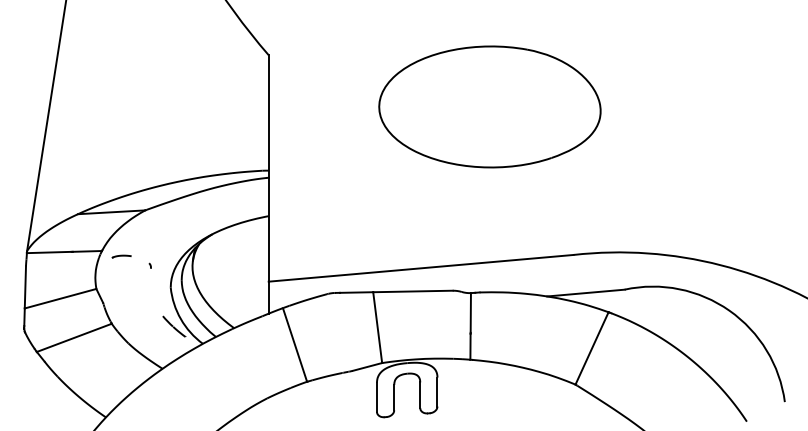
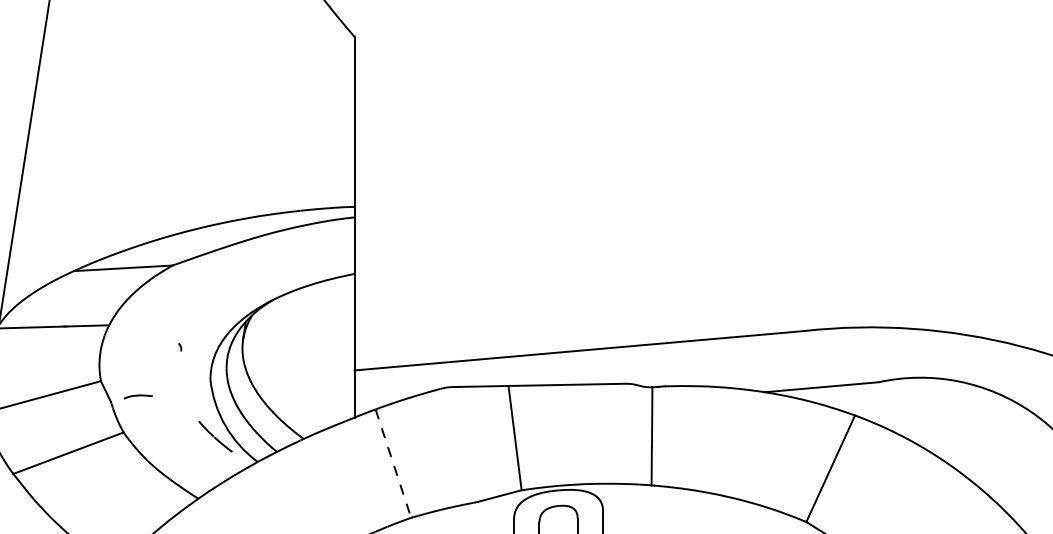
part: (489, 106) -> (679, 112), removed
part: (121, 256) -> (137, 396), moved
line: (295, 344) -> (394, 462), solid -> dashed

